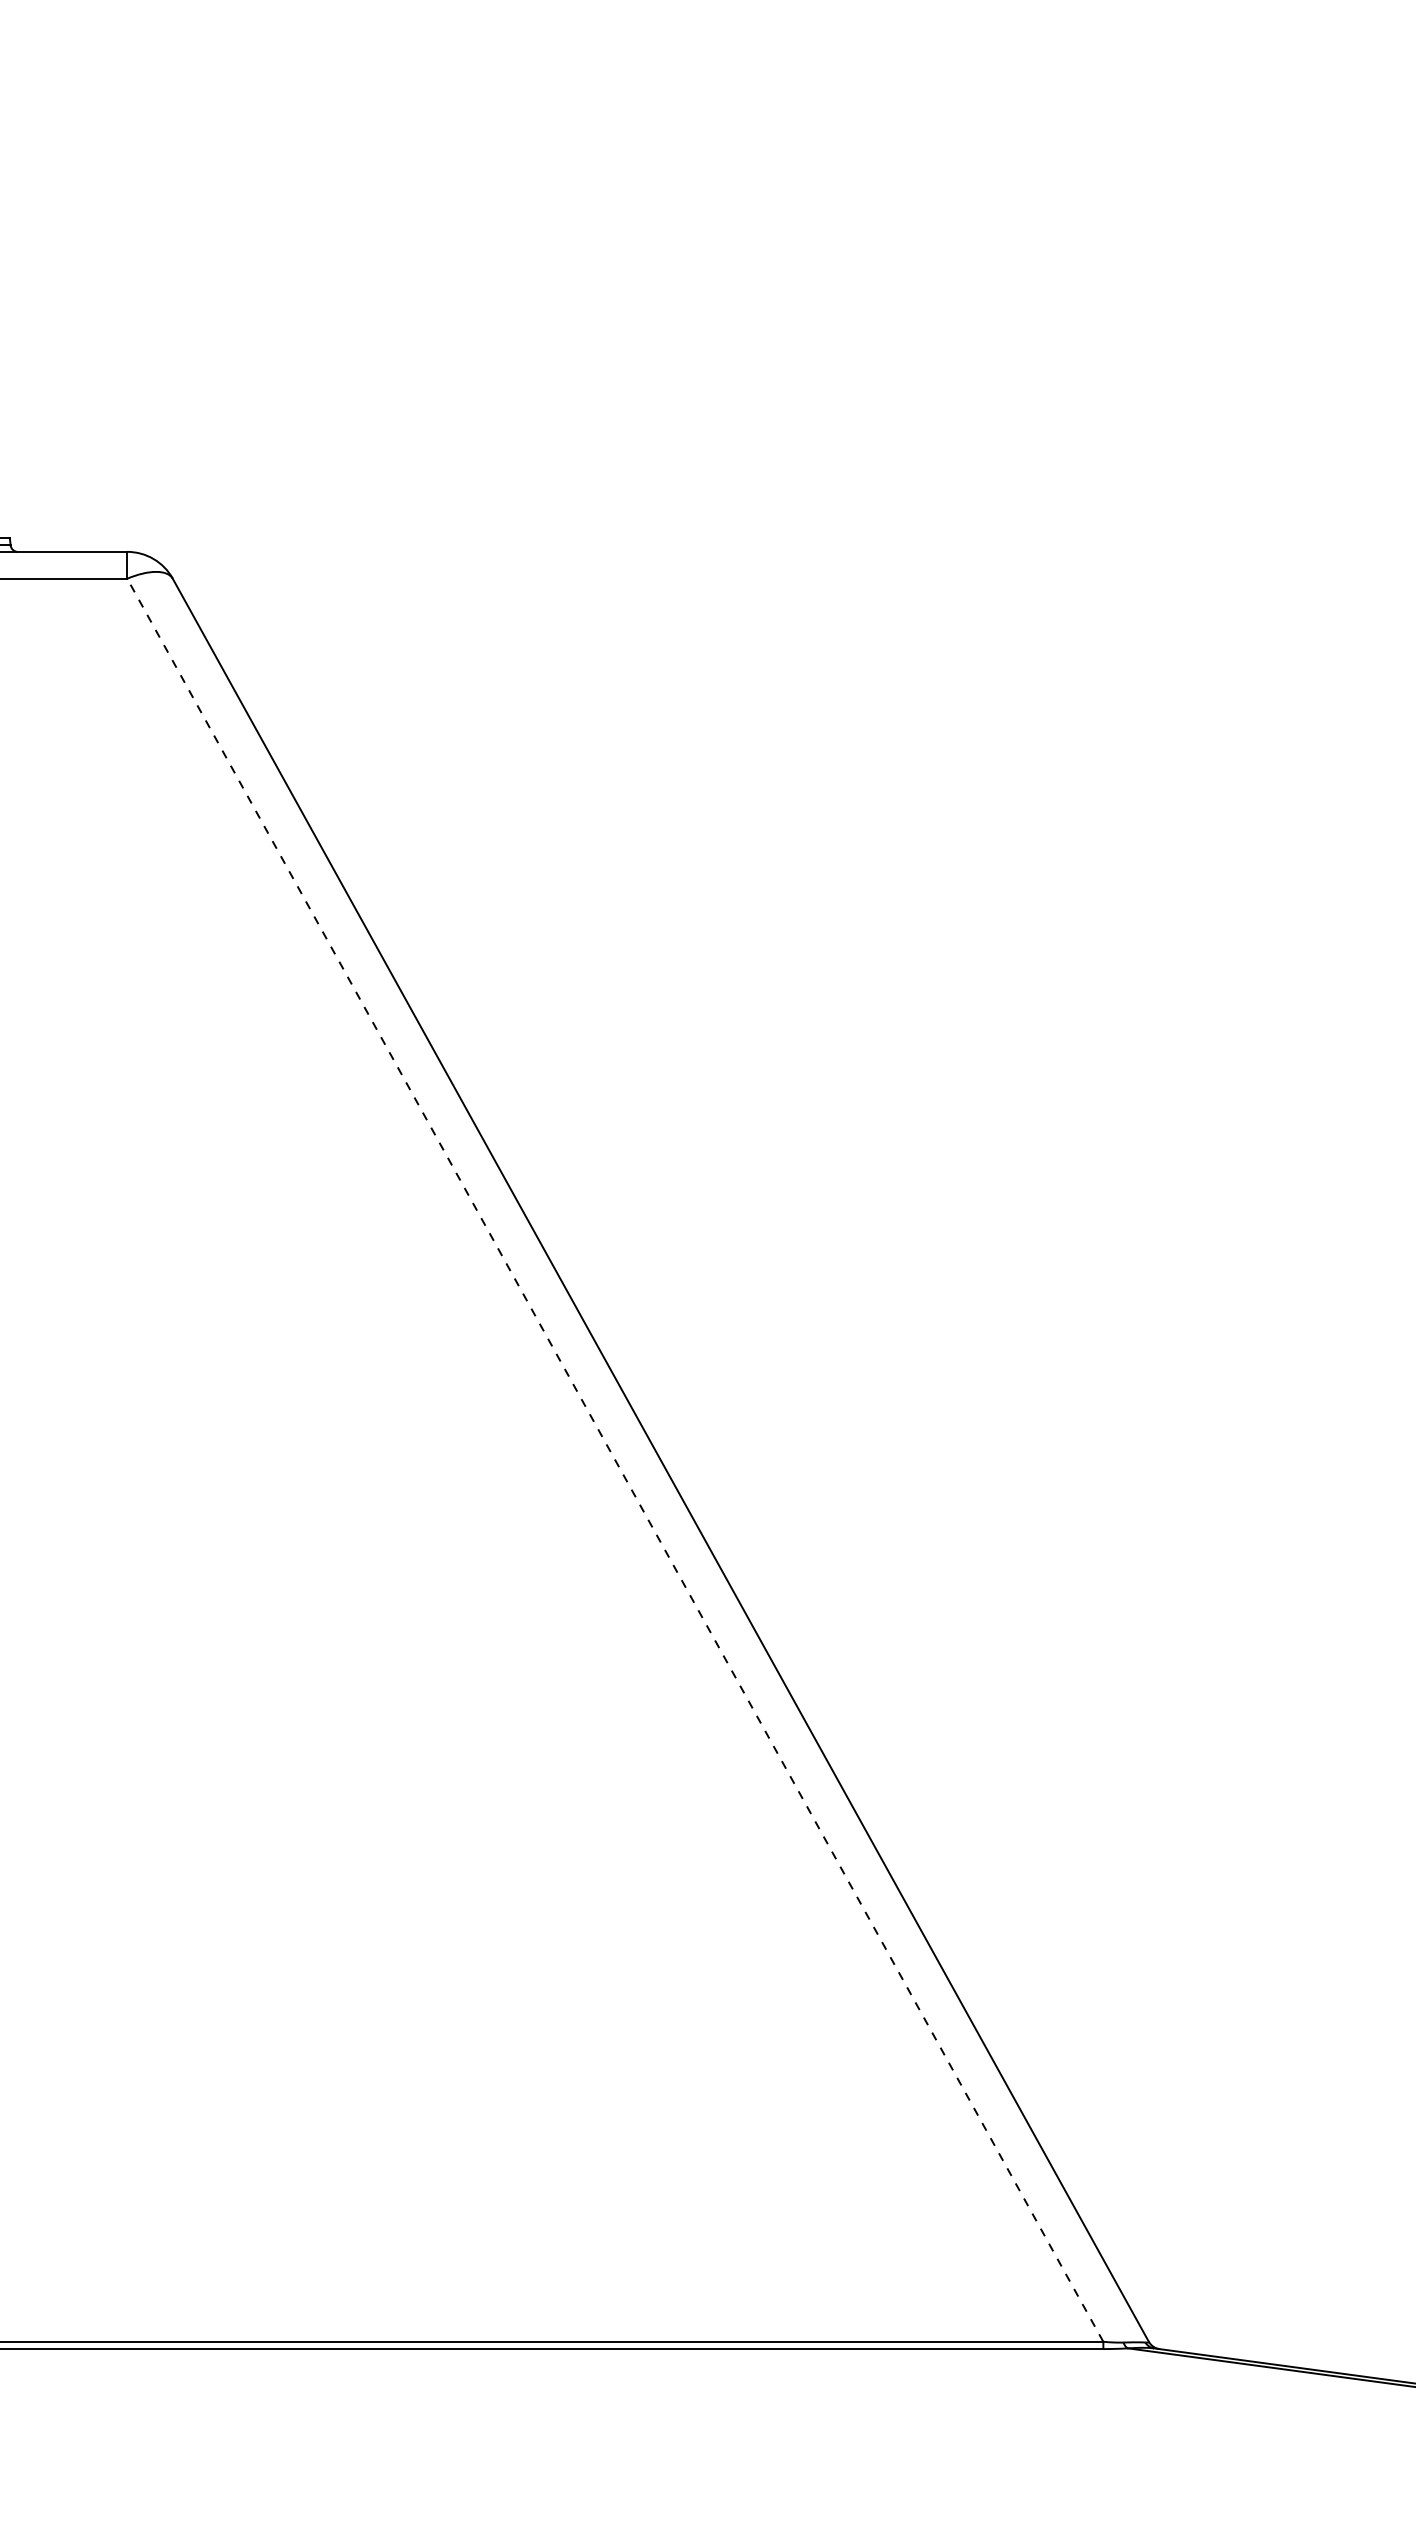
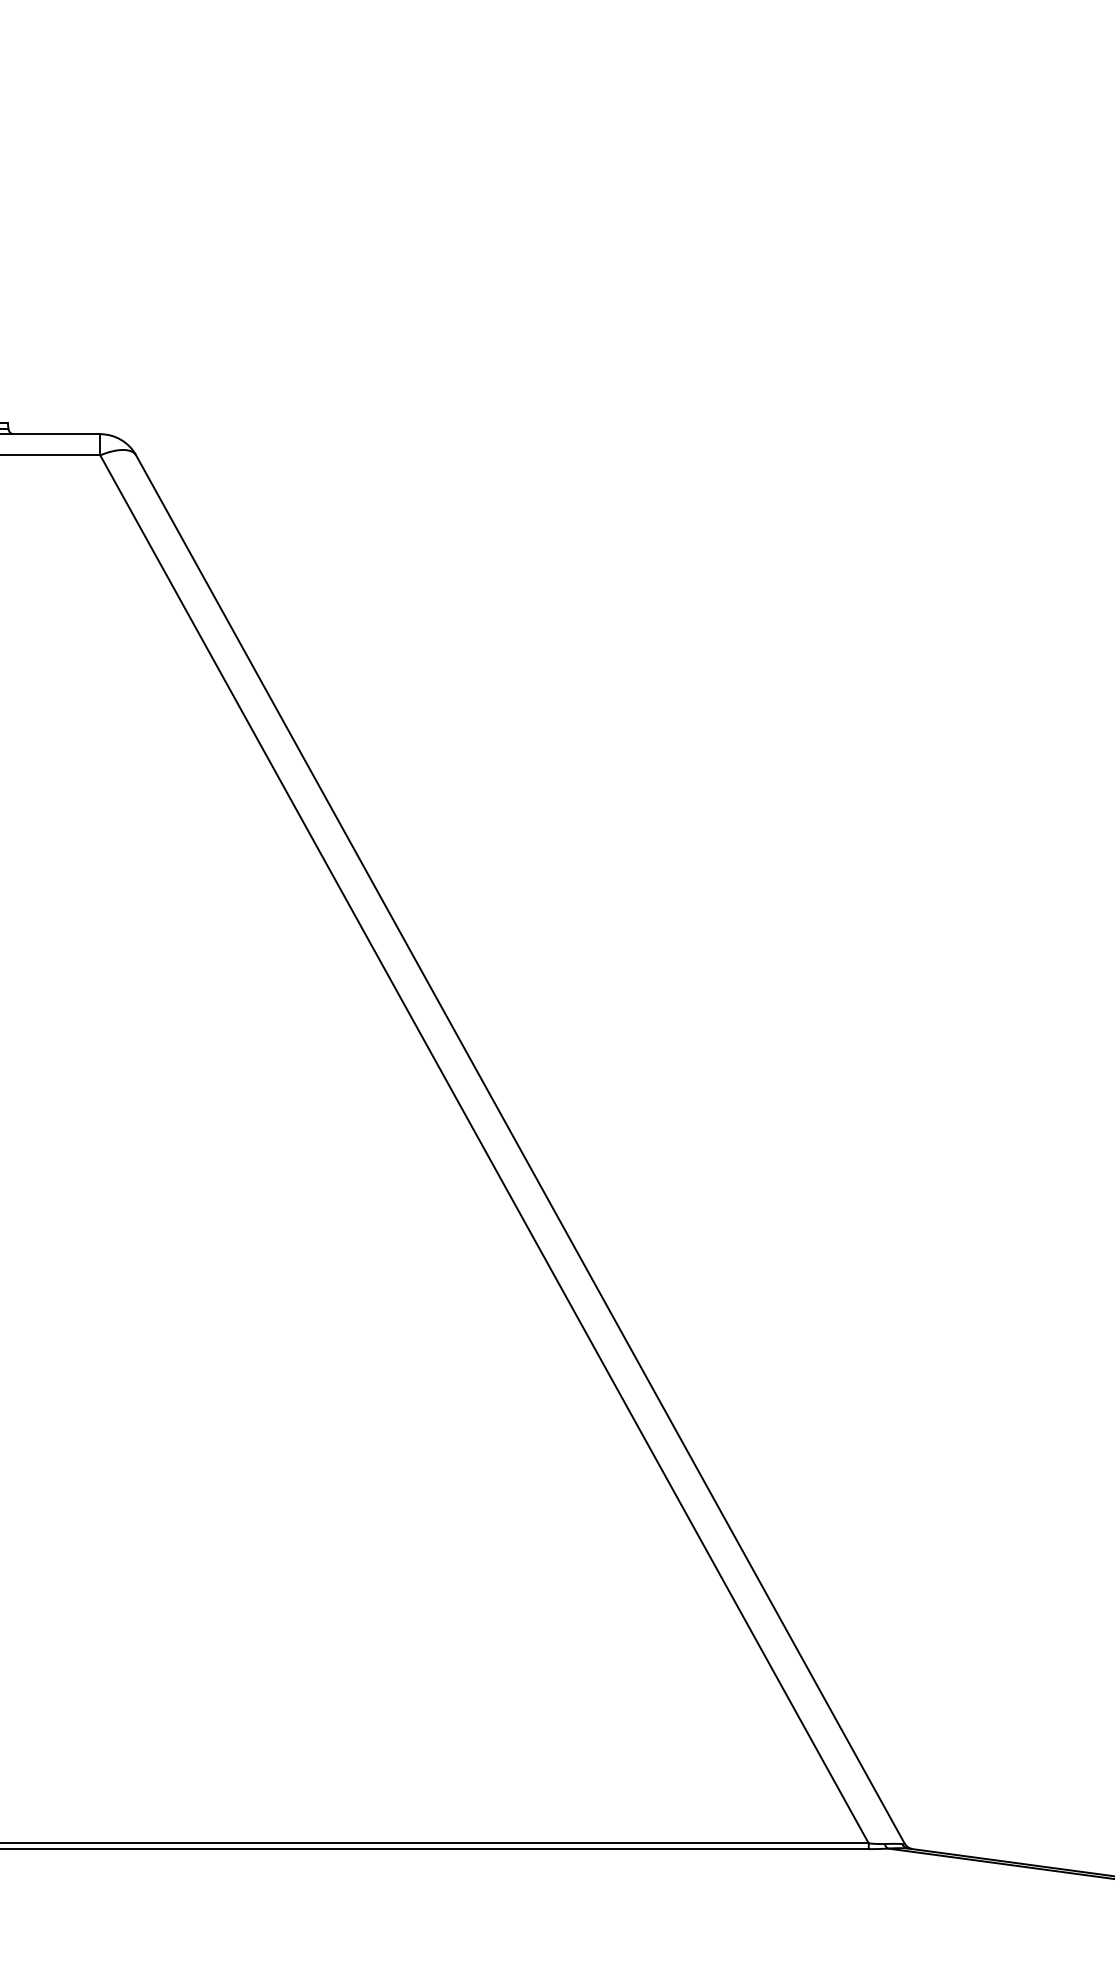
line: (615, 1460) -> (484, 1149), dashed -> solid

